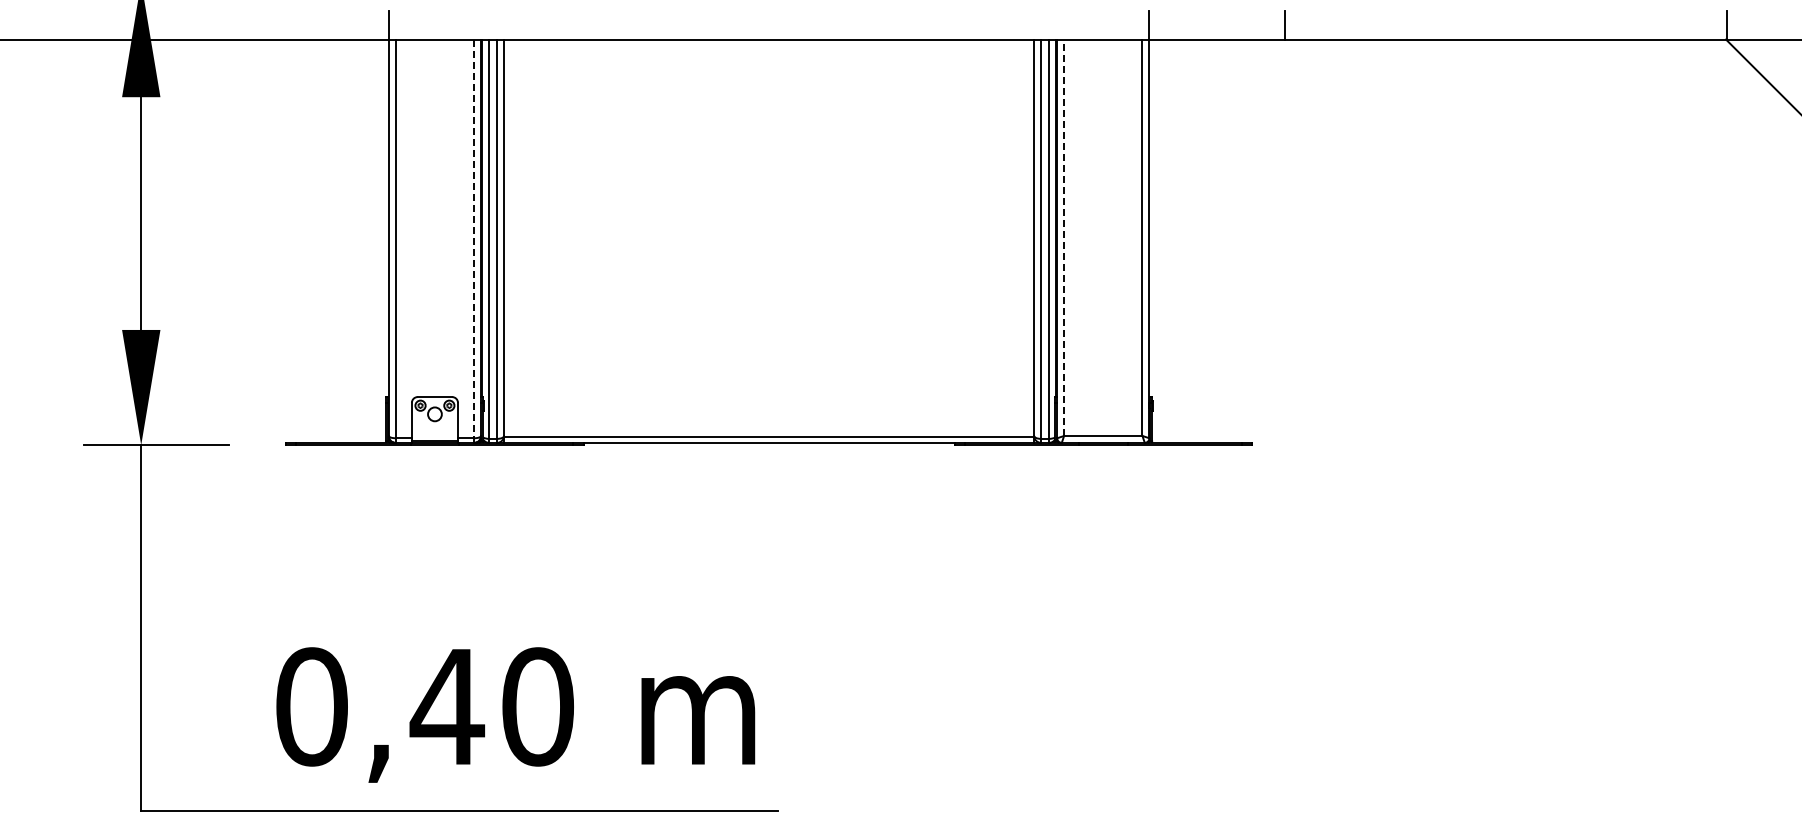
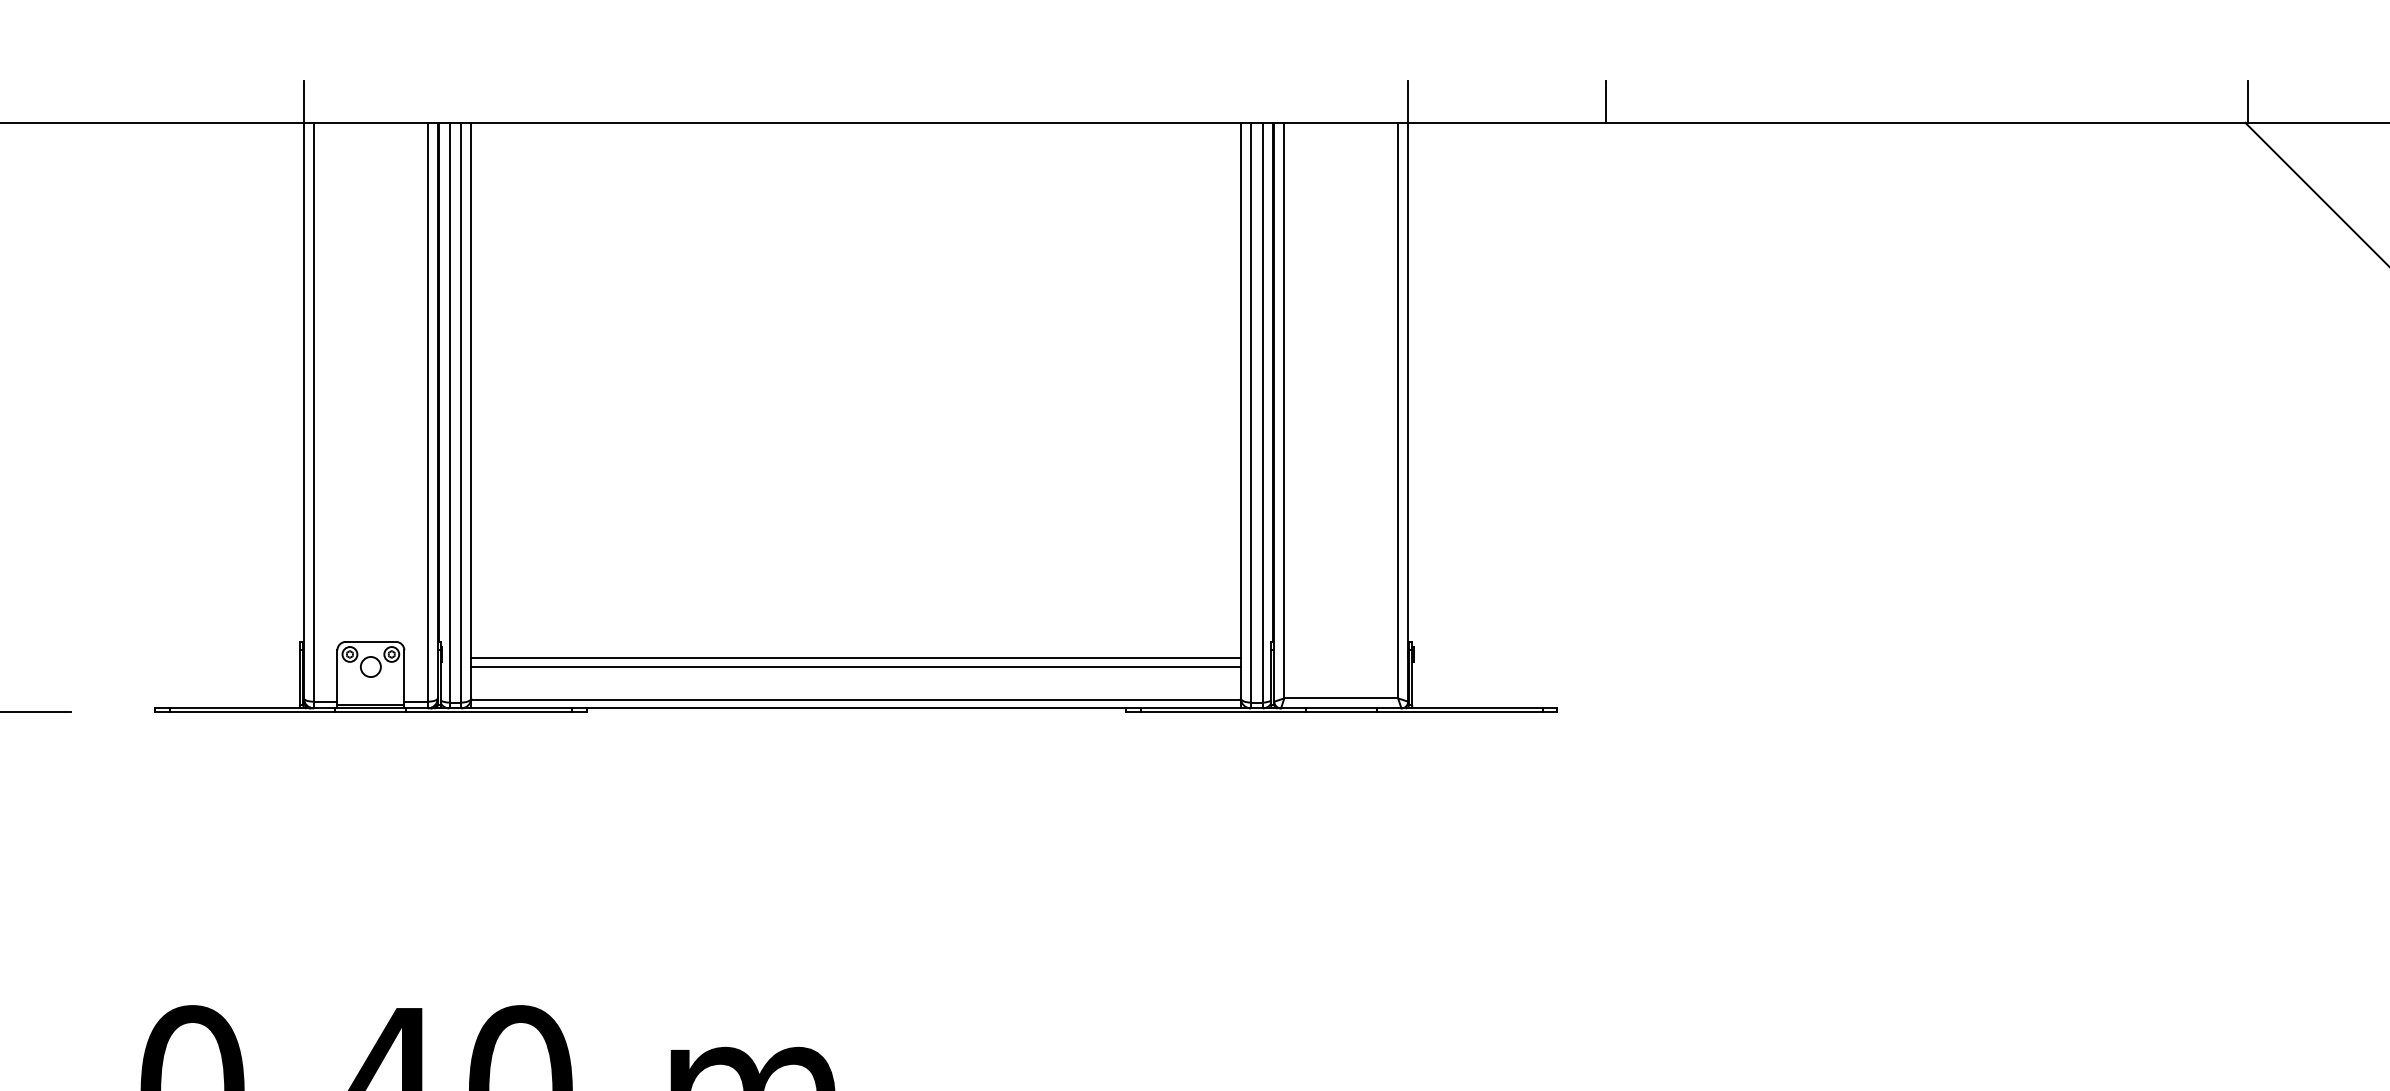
line: (1064, 237) -> (1284, 410), dashed -> solid
line: (474, 239) -> (428, 413), dashed -> solid
line: (769, 408) -> (856, 658), added
line: (769, 414) -> (856, 667), added

